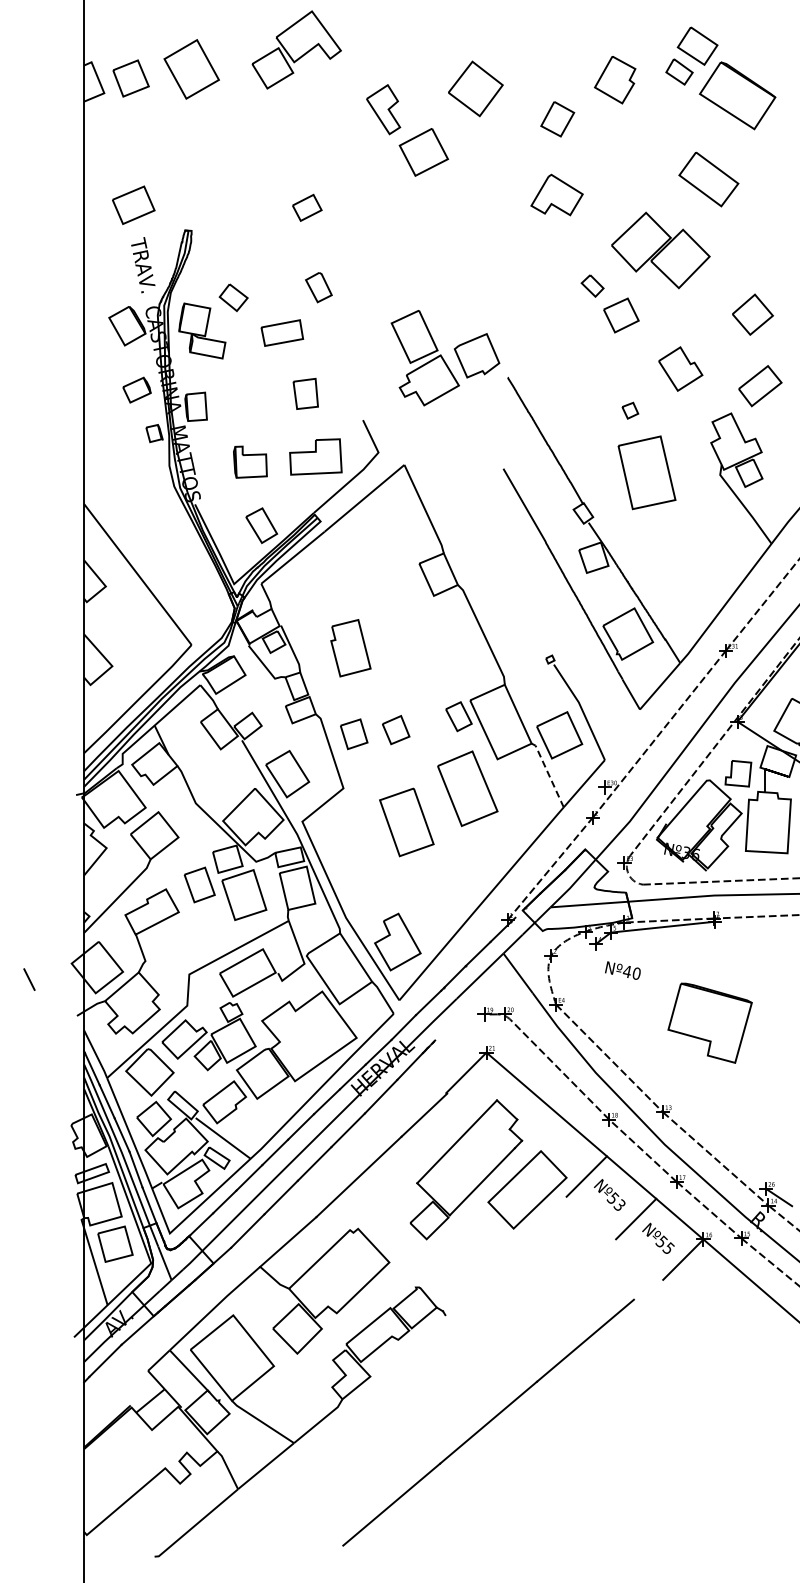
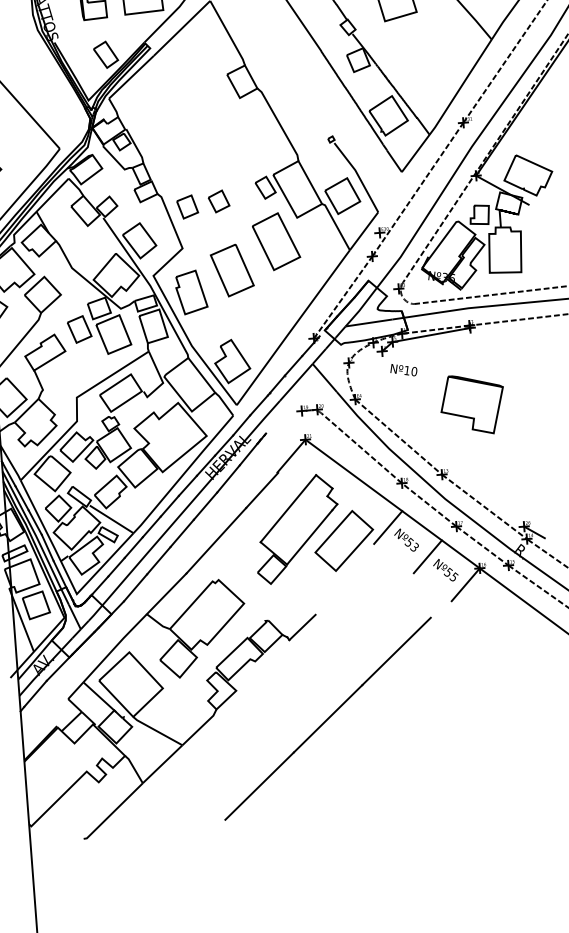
part: (350, 648) -> (191, 292), moved
line: (548, 774) -> (336, 226), dashed -> solid
text: (626, 971) -> (406, 370), Nº40 -> Nº10
line: (463, 1299) -> (302, 627), added

